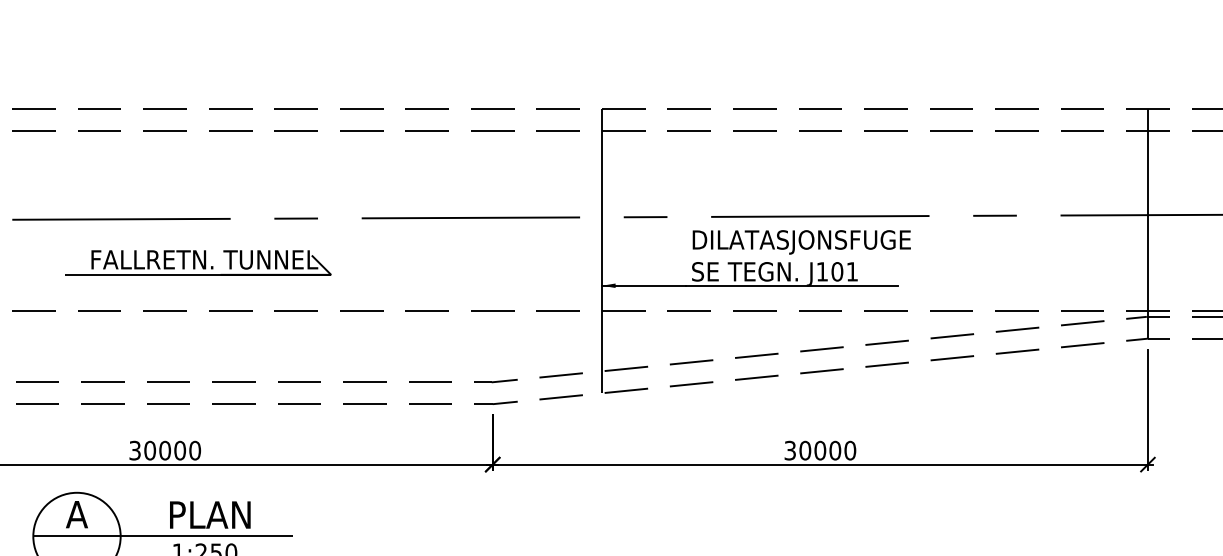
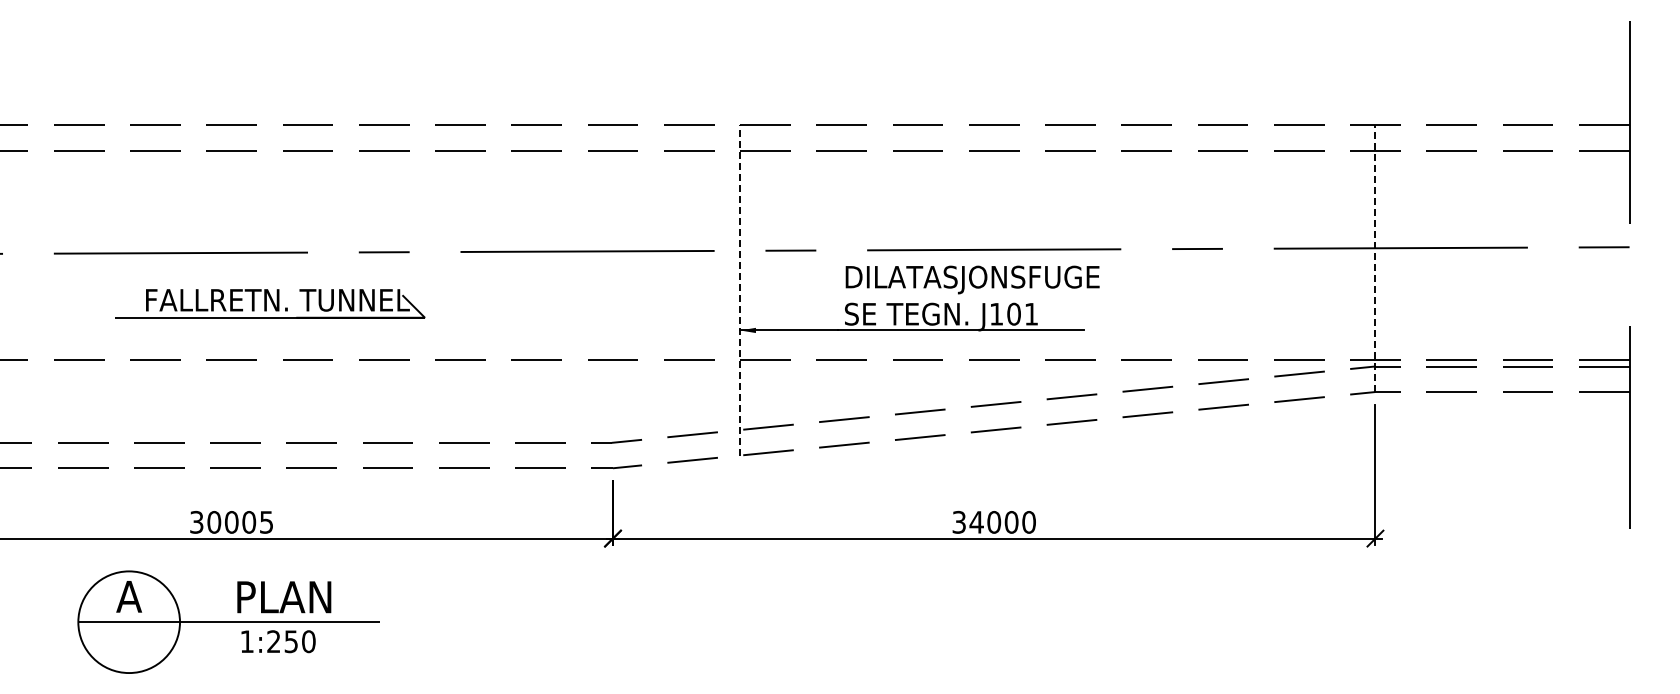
line: (1147, 223) -> (1375, 258), solid -> dashed
line: (602, 250) -> (740, 289), solid -> dashed
text: (195, 449) -> (266, 521), 30000 -> 30005
text: (805, 450) -> (976, 522), 30000 -> 34000

